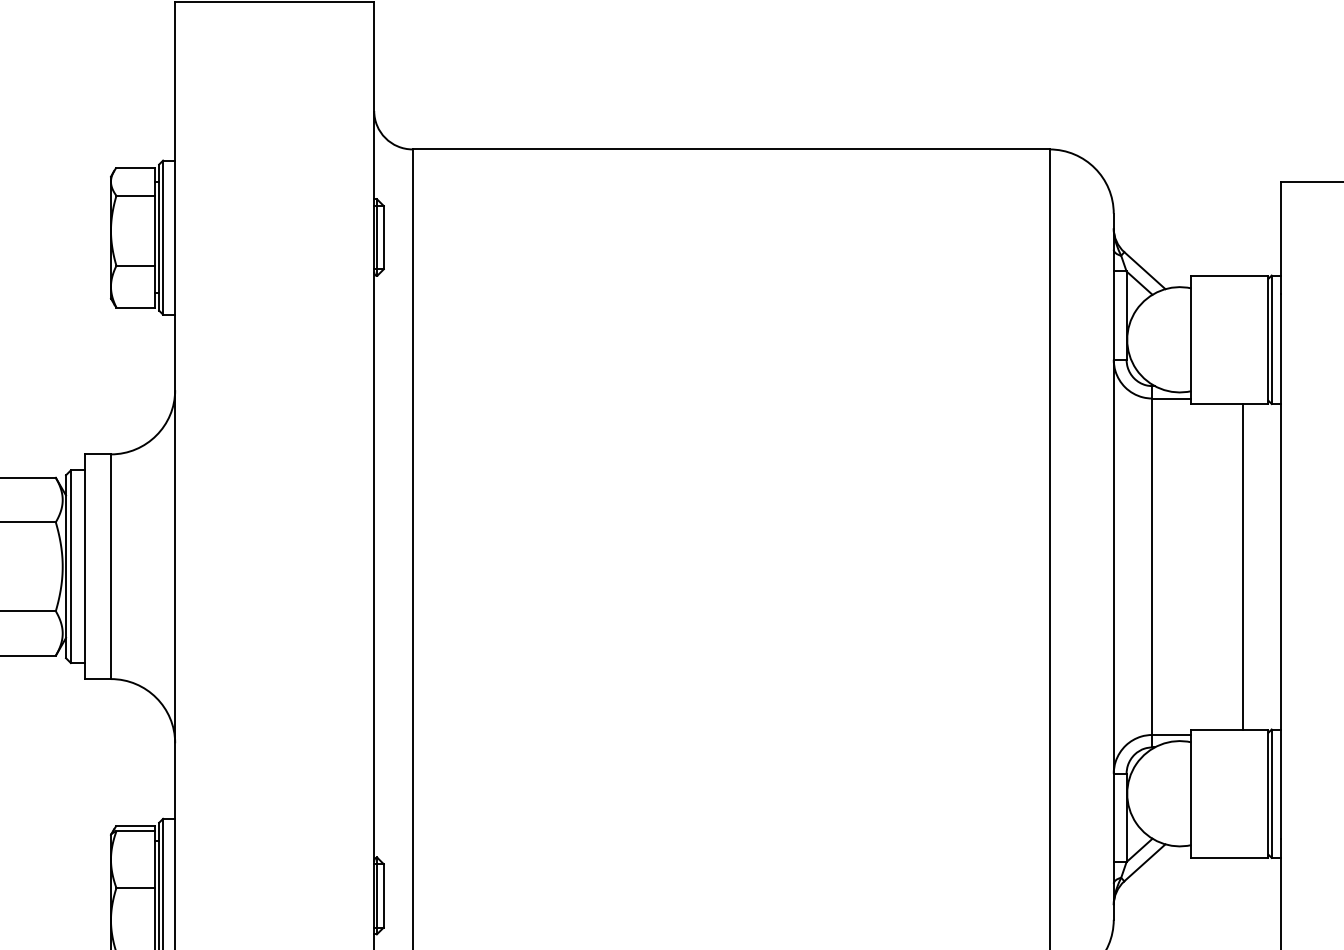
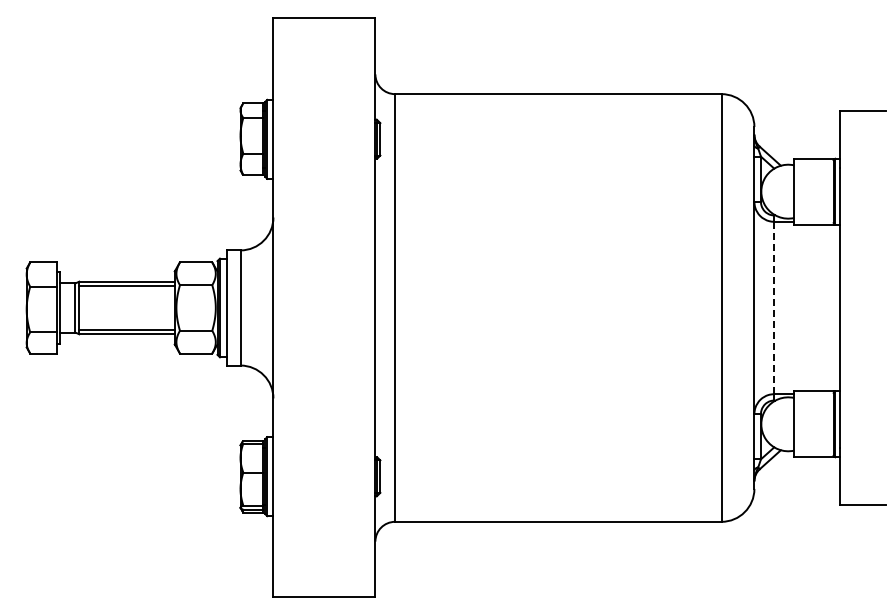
line: (1152, 565) -> (774, 307), solid -> dashed
line: (1242, 565) -> (820, 307), removed

